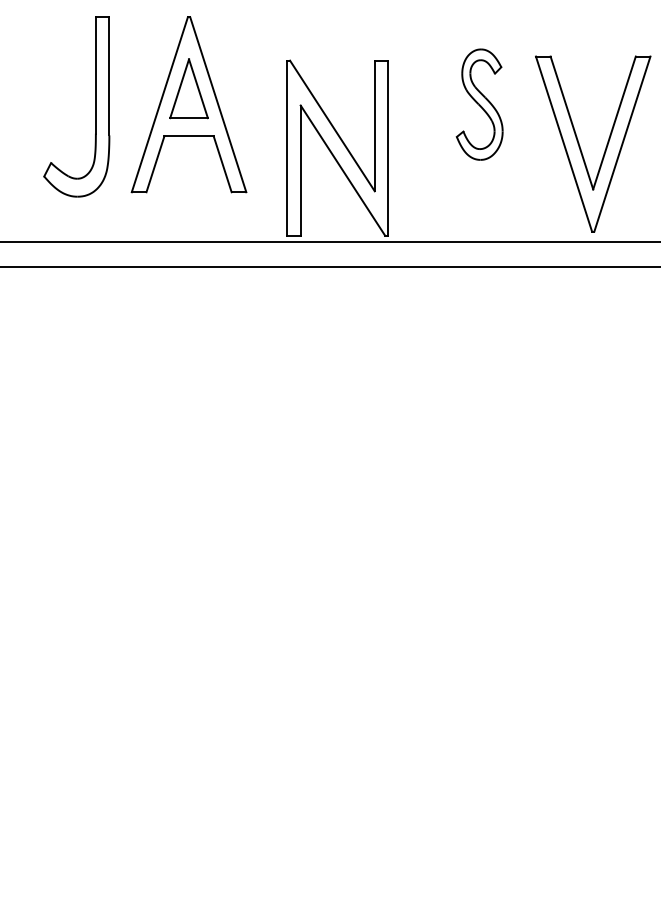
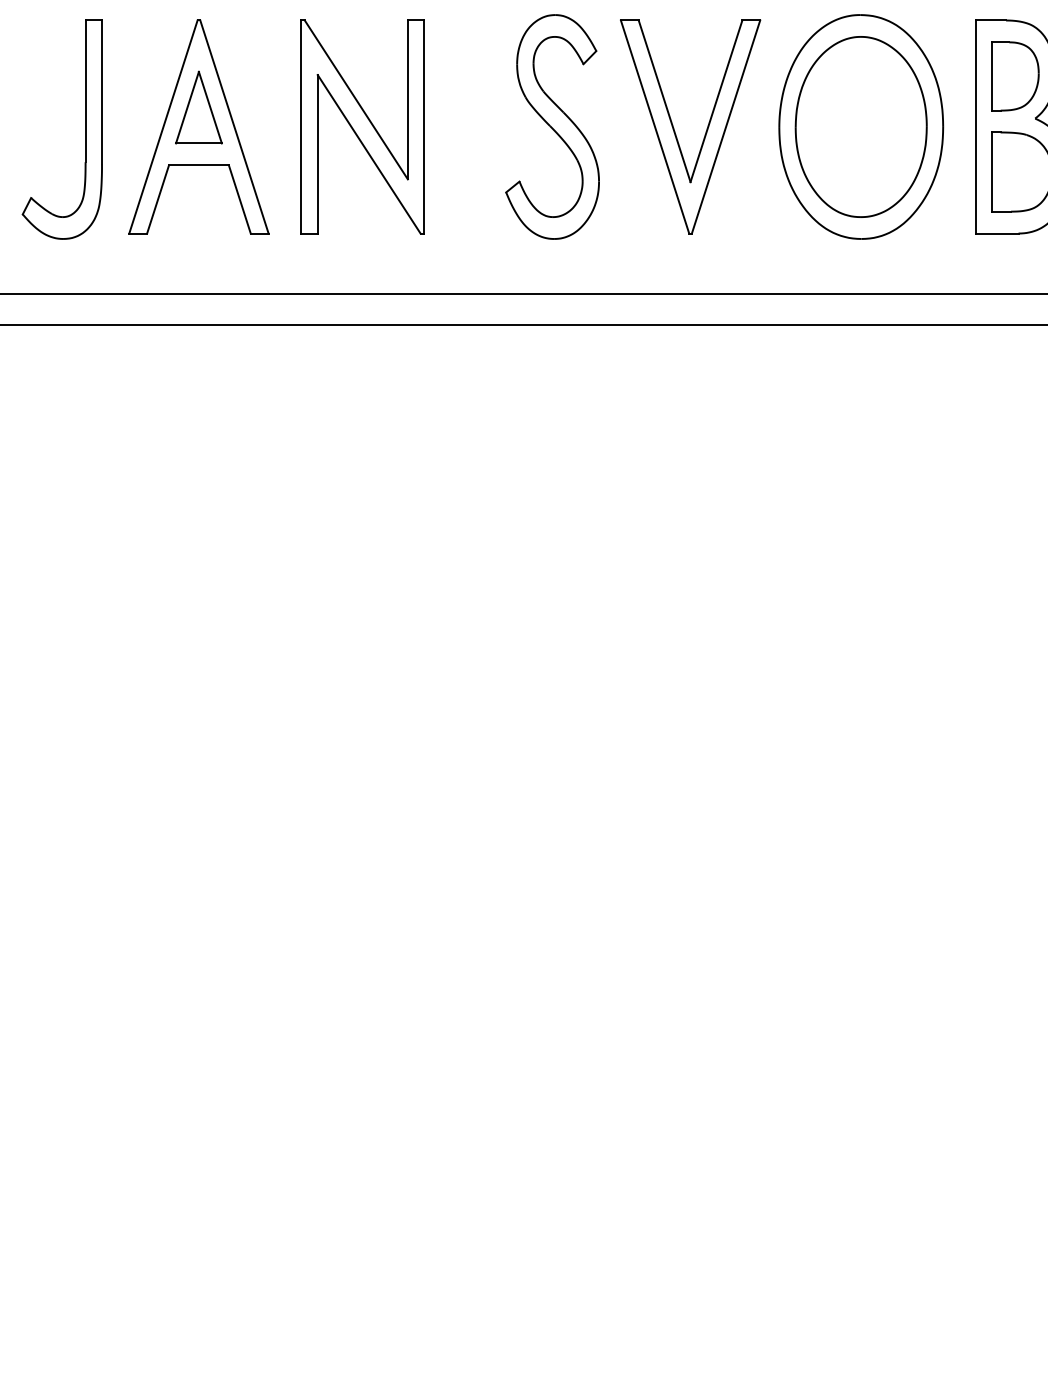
part: (479, 104) -> (552, 126), size x1.67
part: (337, 147) -> (362, 126), moved
part: (580, 147) -> (675, 131), moved

